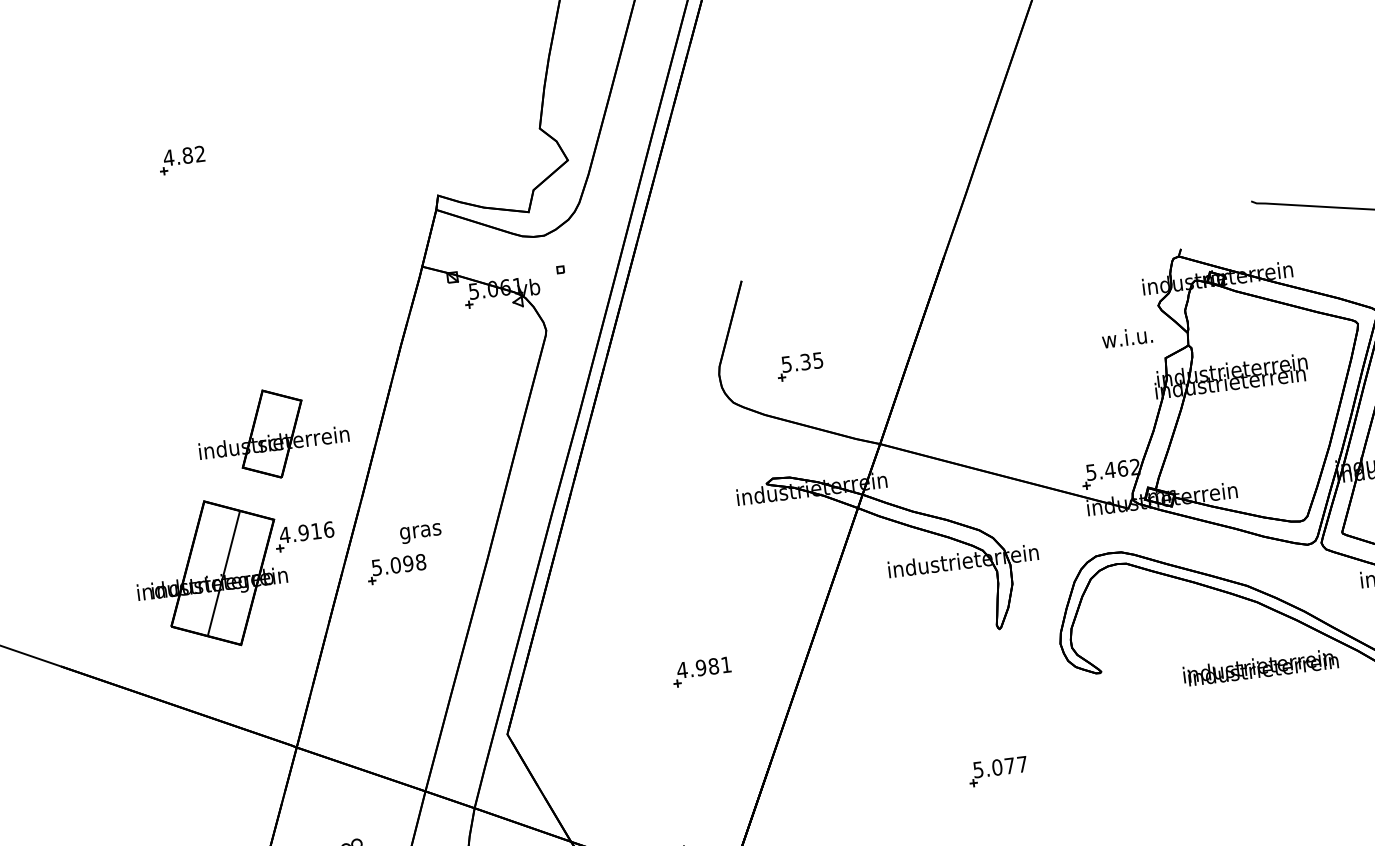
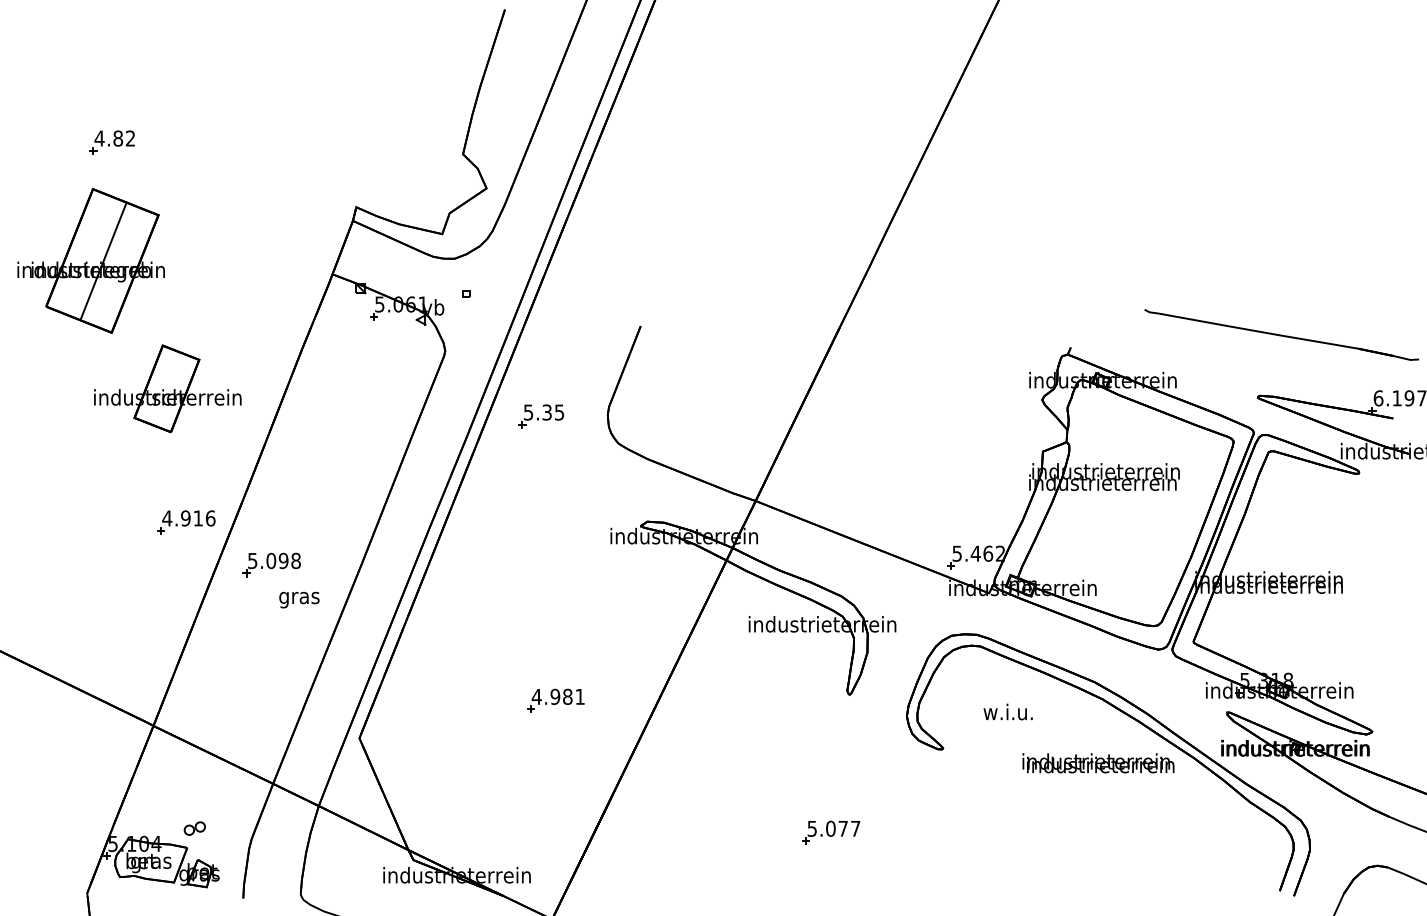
text: (1126, 337) -> (1007, 711), moved
part: (799, 366) -> (540, 416), moved
part: (272, 433) -> (167, 388), moved
text: (420, 532) -> (299, 599), moved
part: (210, 574) -> (90, 260), moved

